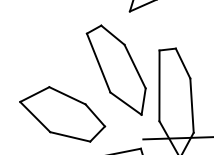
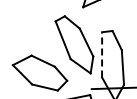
line: (160, 85) -> (102, 54), solid -> dashed

